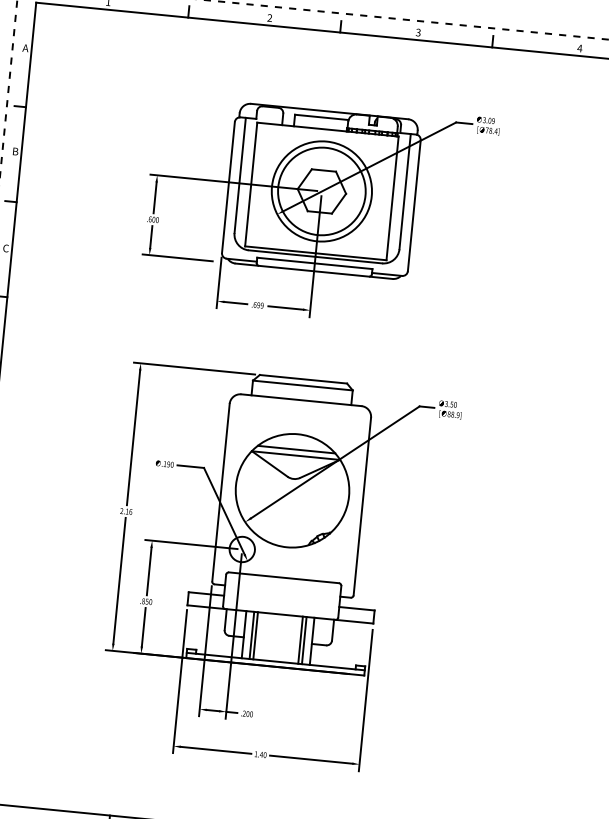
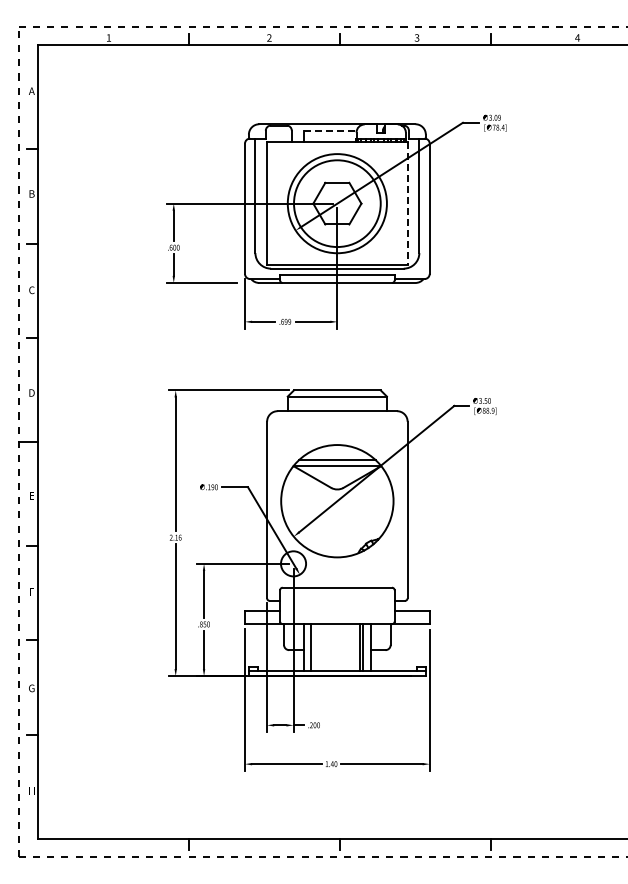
line: (322, 117) -> (330, 130), solid -> dashed
line: (392, 199) -> (407, 204), solid -> dashed
line: (256, 635) -> (315, 647), removed

